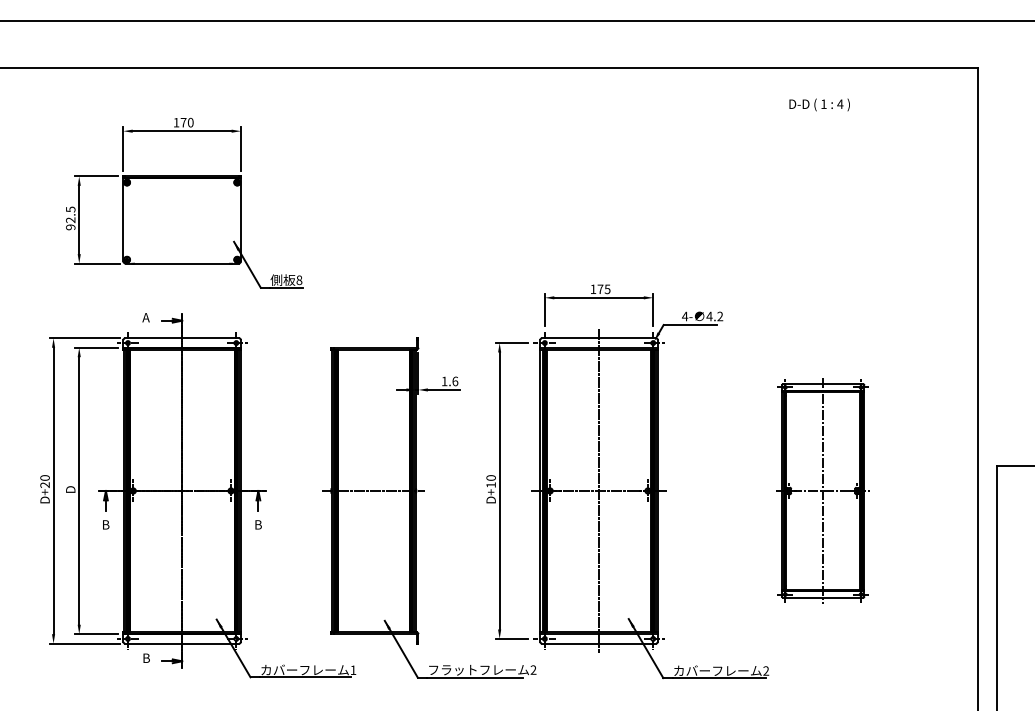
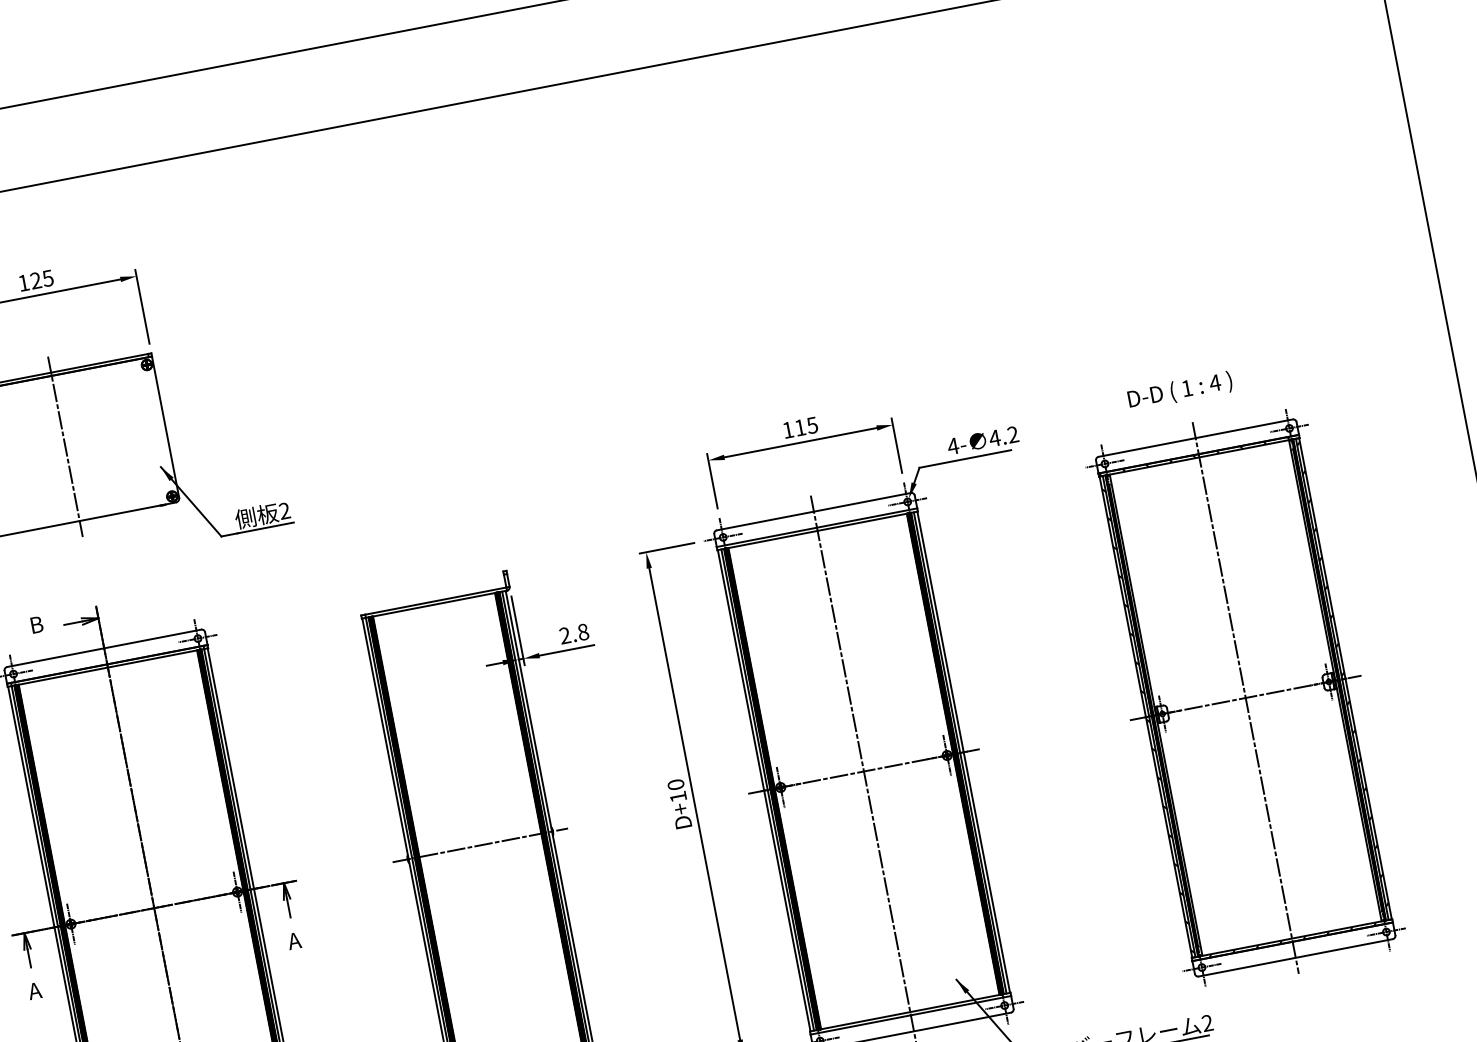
text: (819, 104) -> (1179, 390), moved
text: (186, 122) -> (40, 279), 170 -> 125
line: (182, 219) -> (65, 445), added
text: (299, 280) -> (284, 511), 8 -> 2
text: (600, 288) -> (800, 426), 175 -> 115
text: (145, 317) -> (34, 624), A -> B
text: (449, 381) -> (573, 634), 1.6 -> 2.8
part: (822, 490) -> (1244, 697), size x1.43
text: (105, 524) -> (34, 990), B -> A
text: (257, 524) -> (293, 940), B -> A

